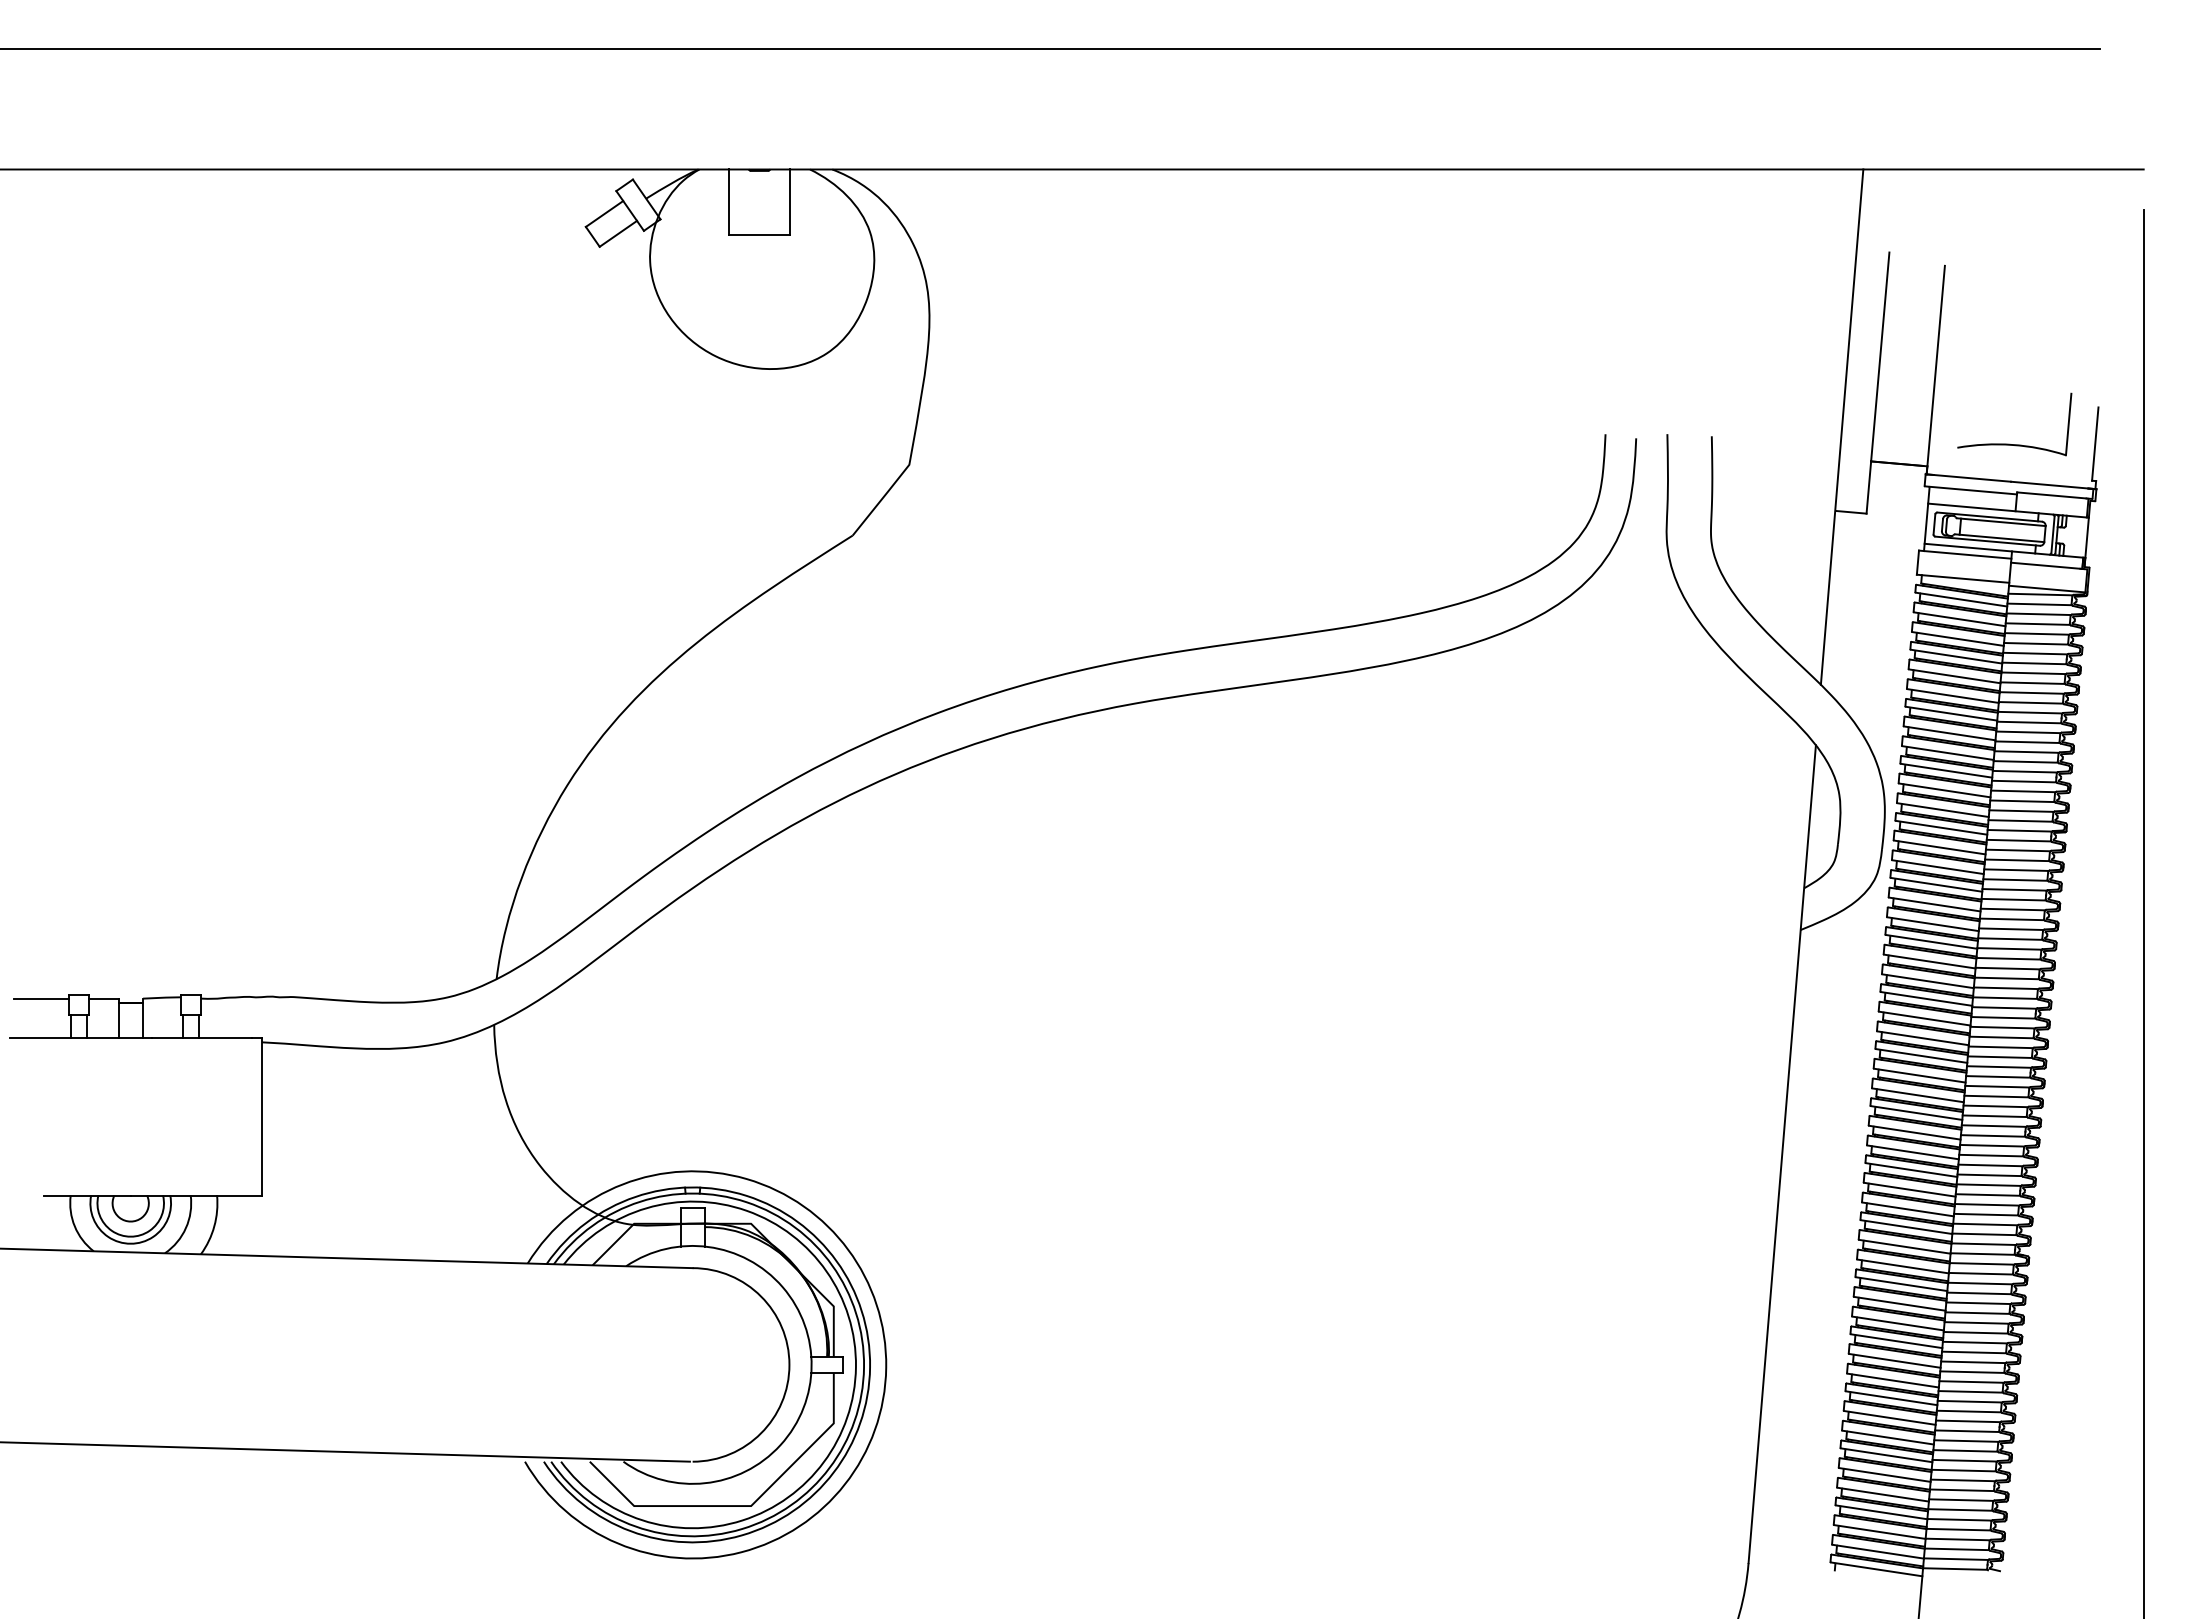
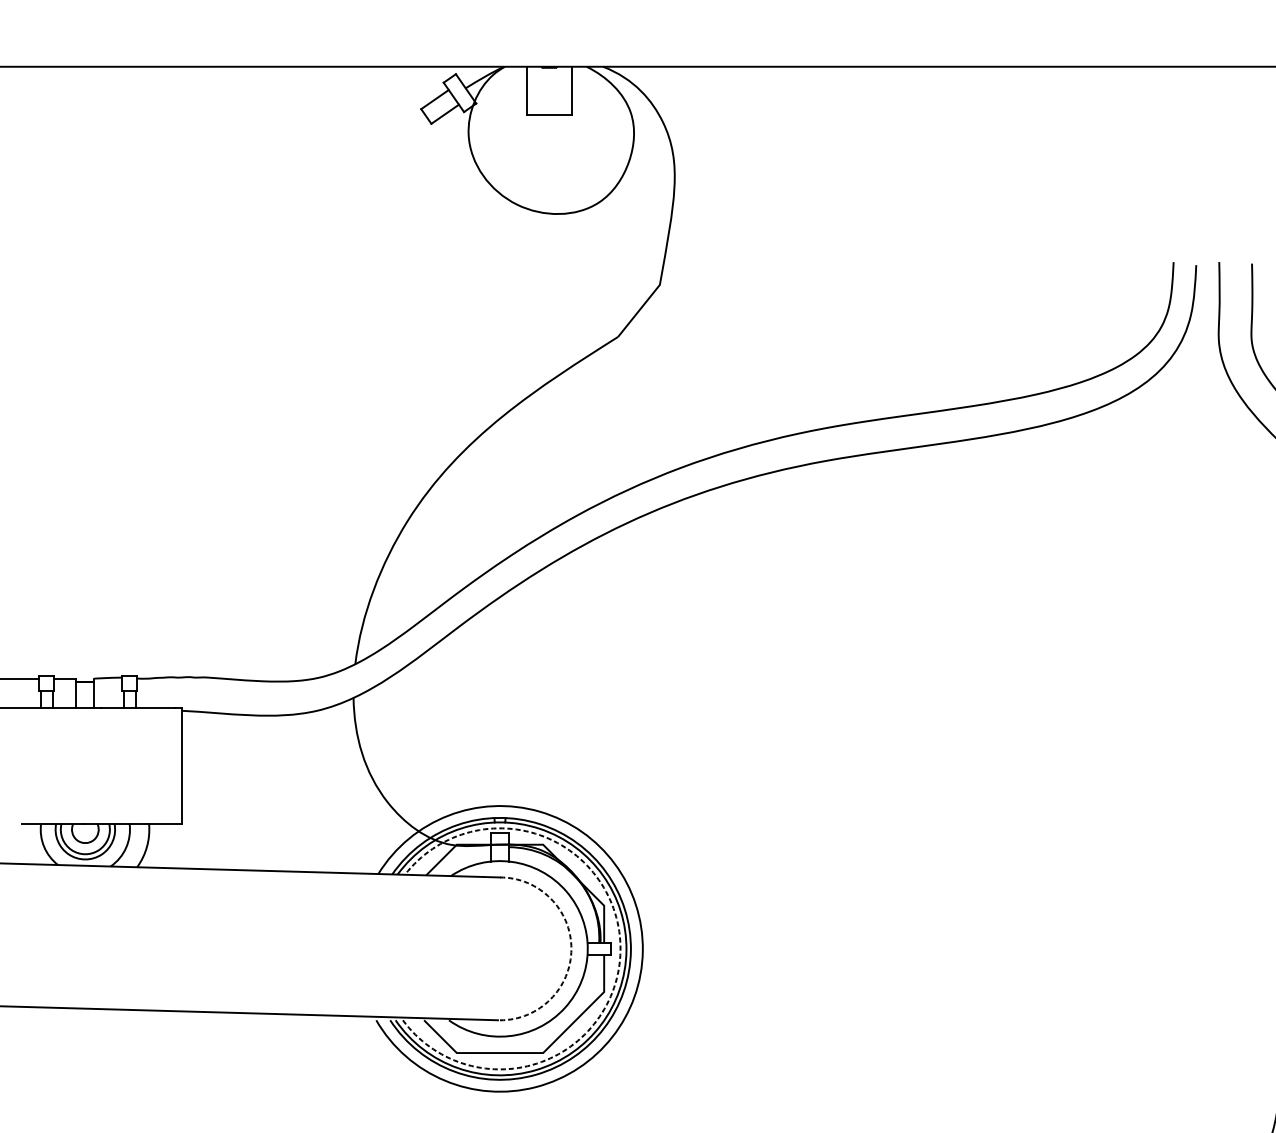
arc: (789, 1364) -> (571, 948), solid -> dashed
arc: (855, 1367) -> (620, 950), solid -> dashed

